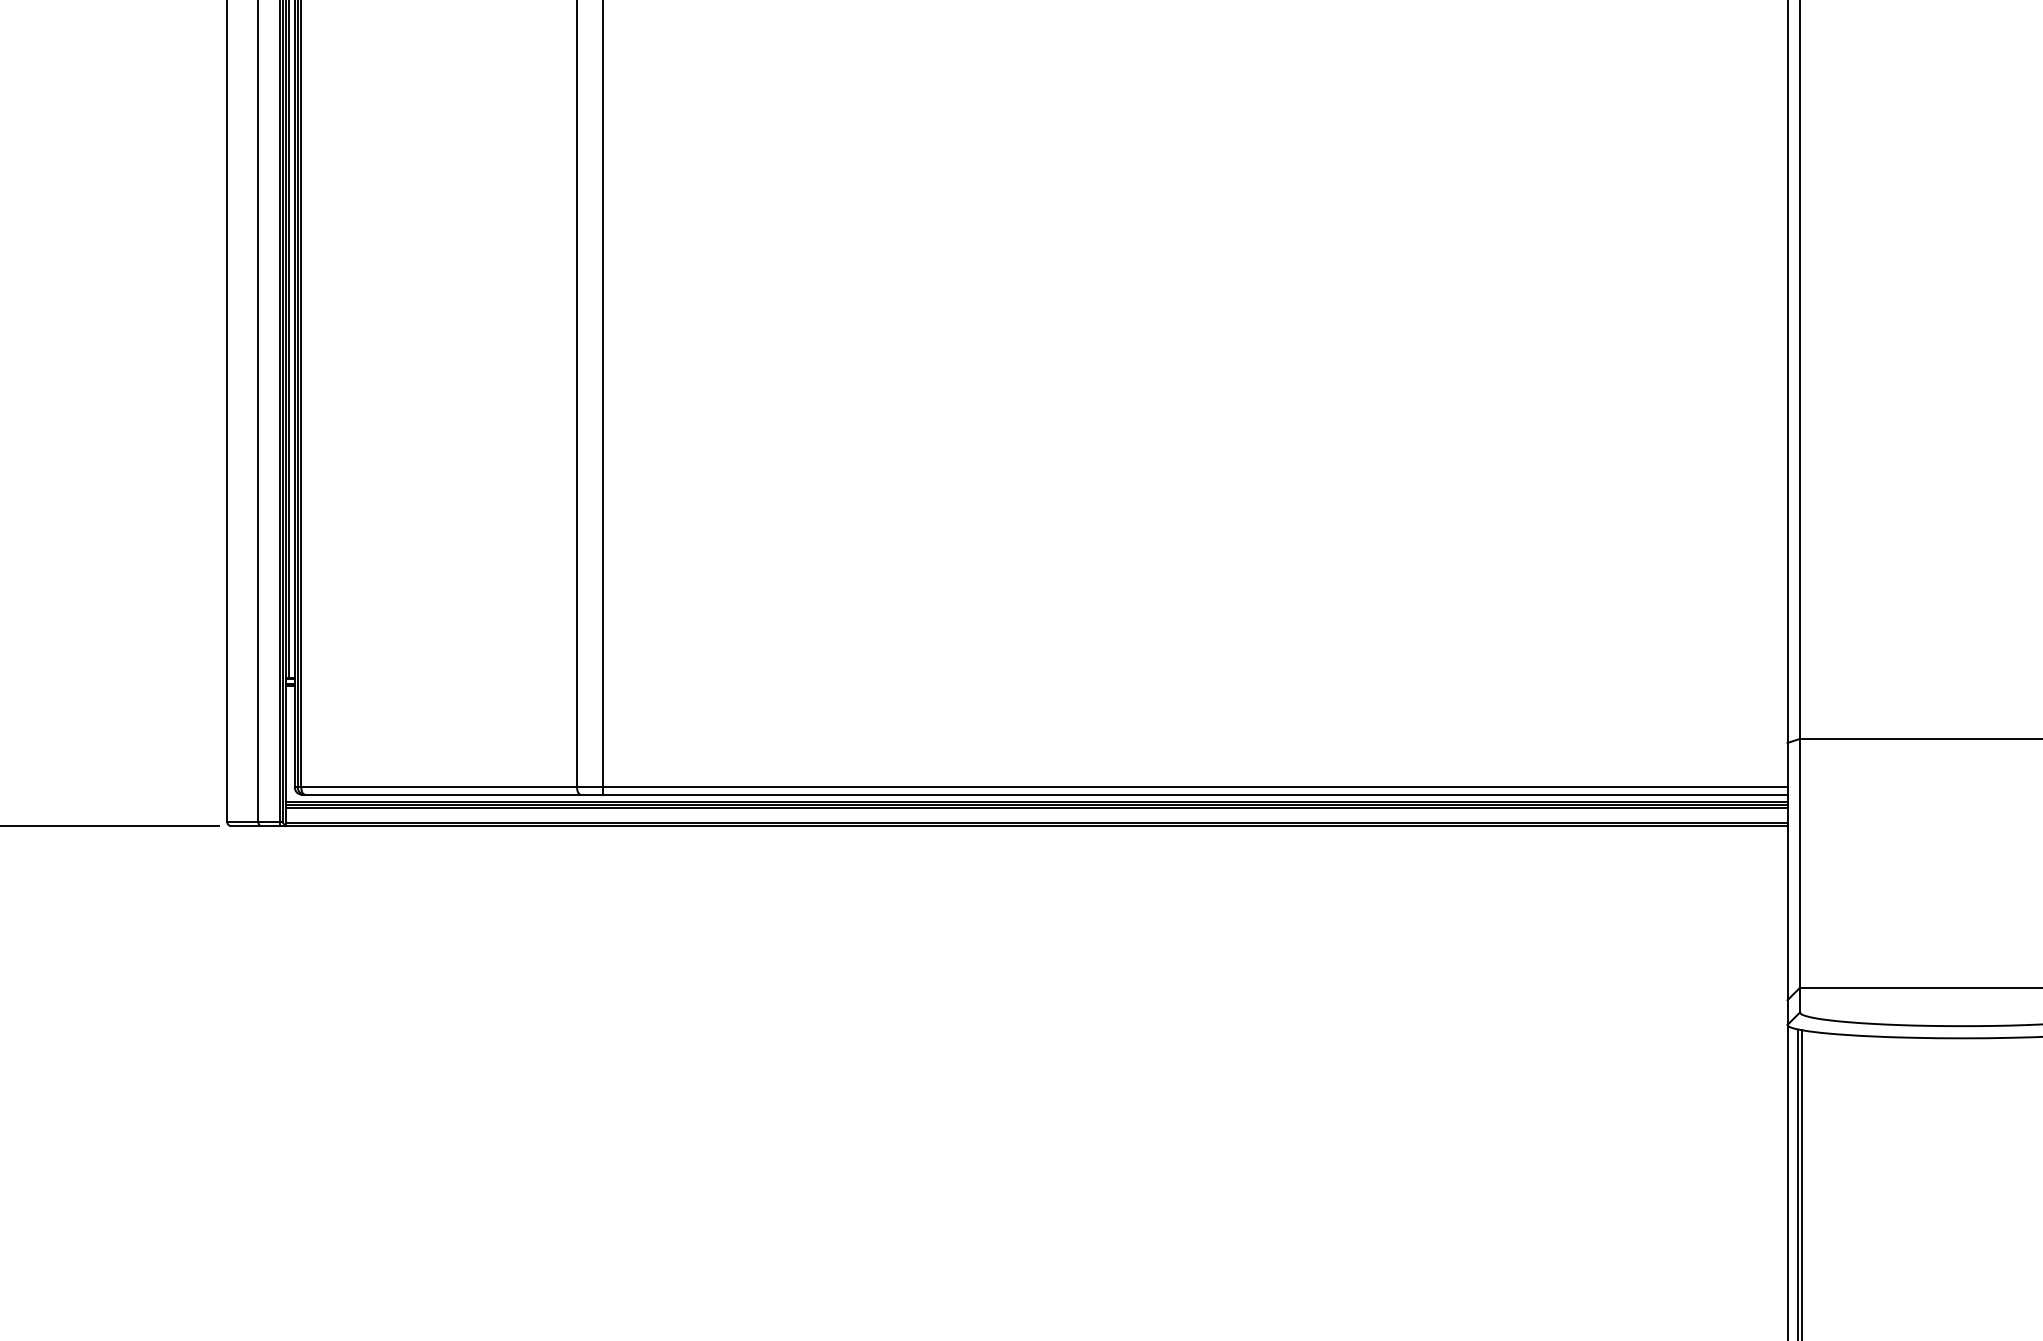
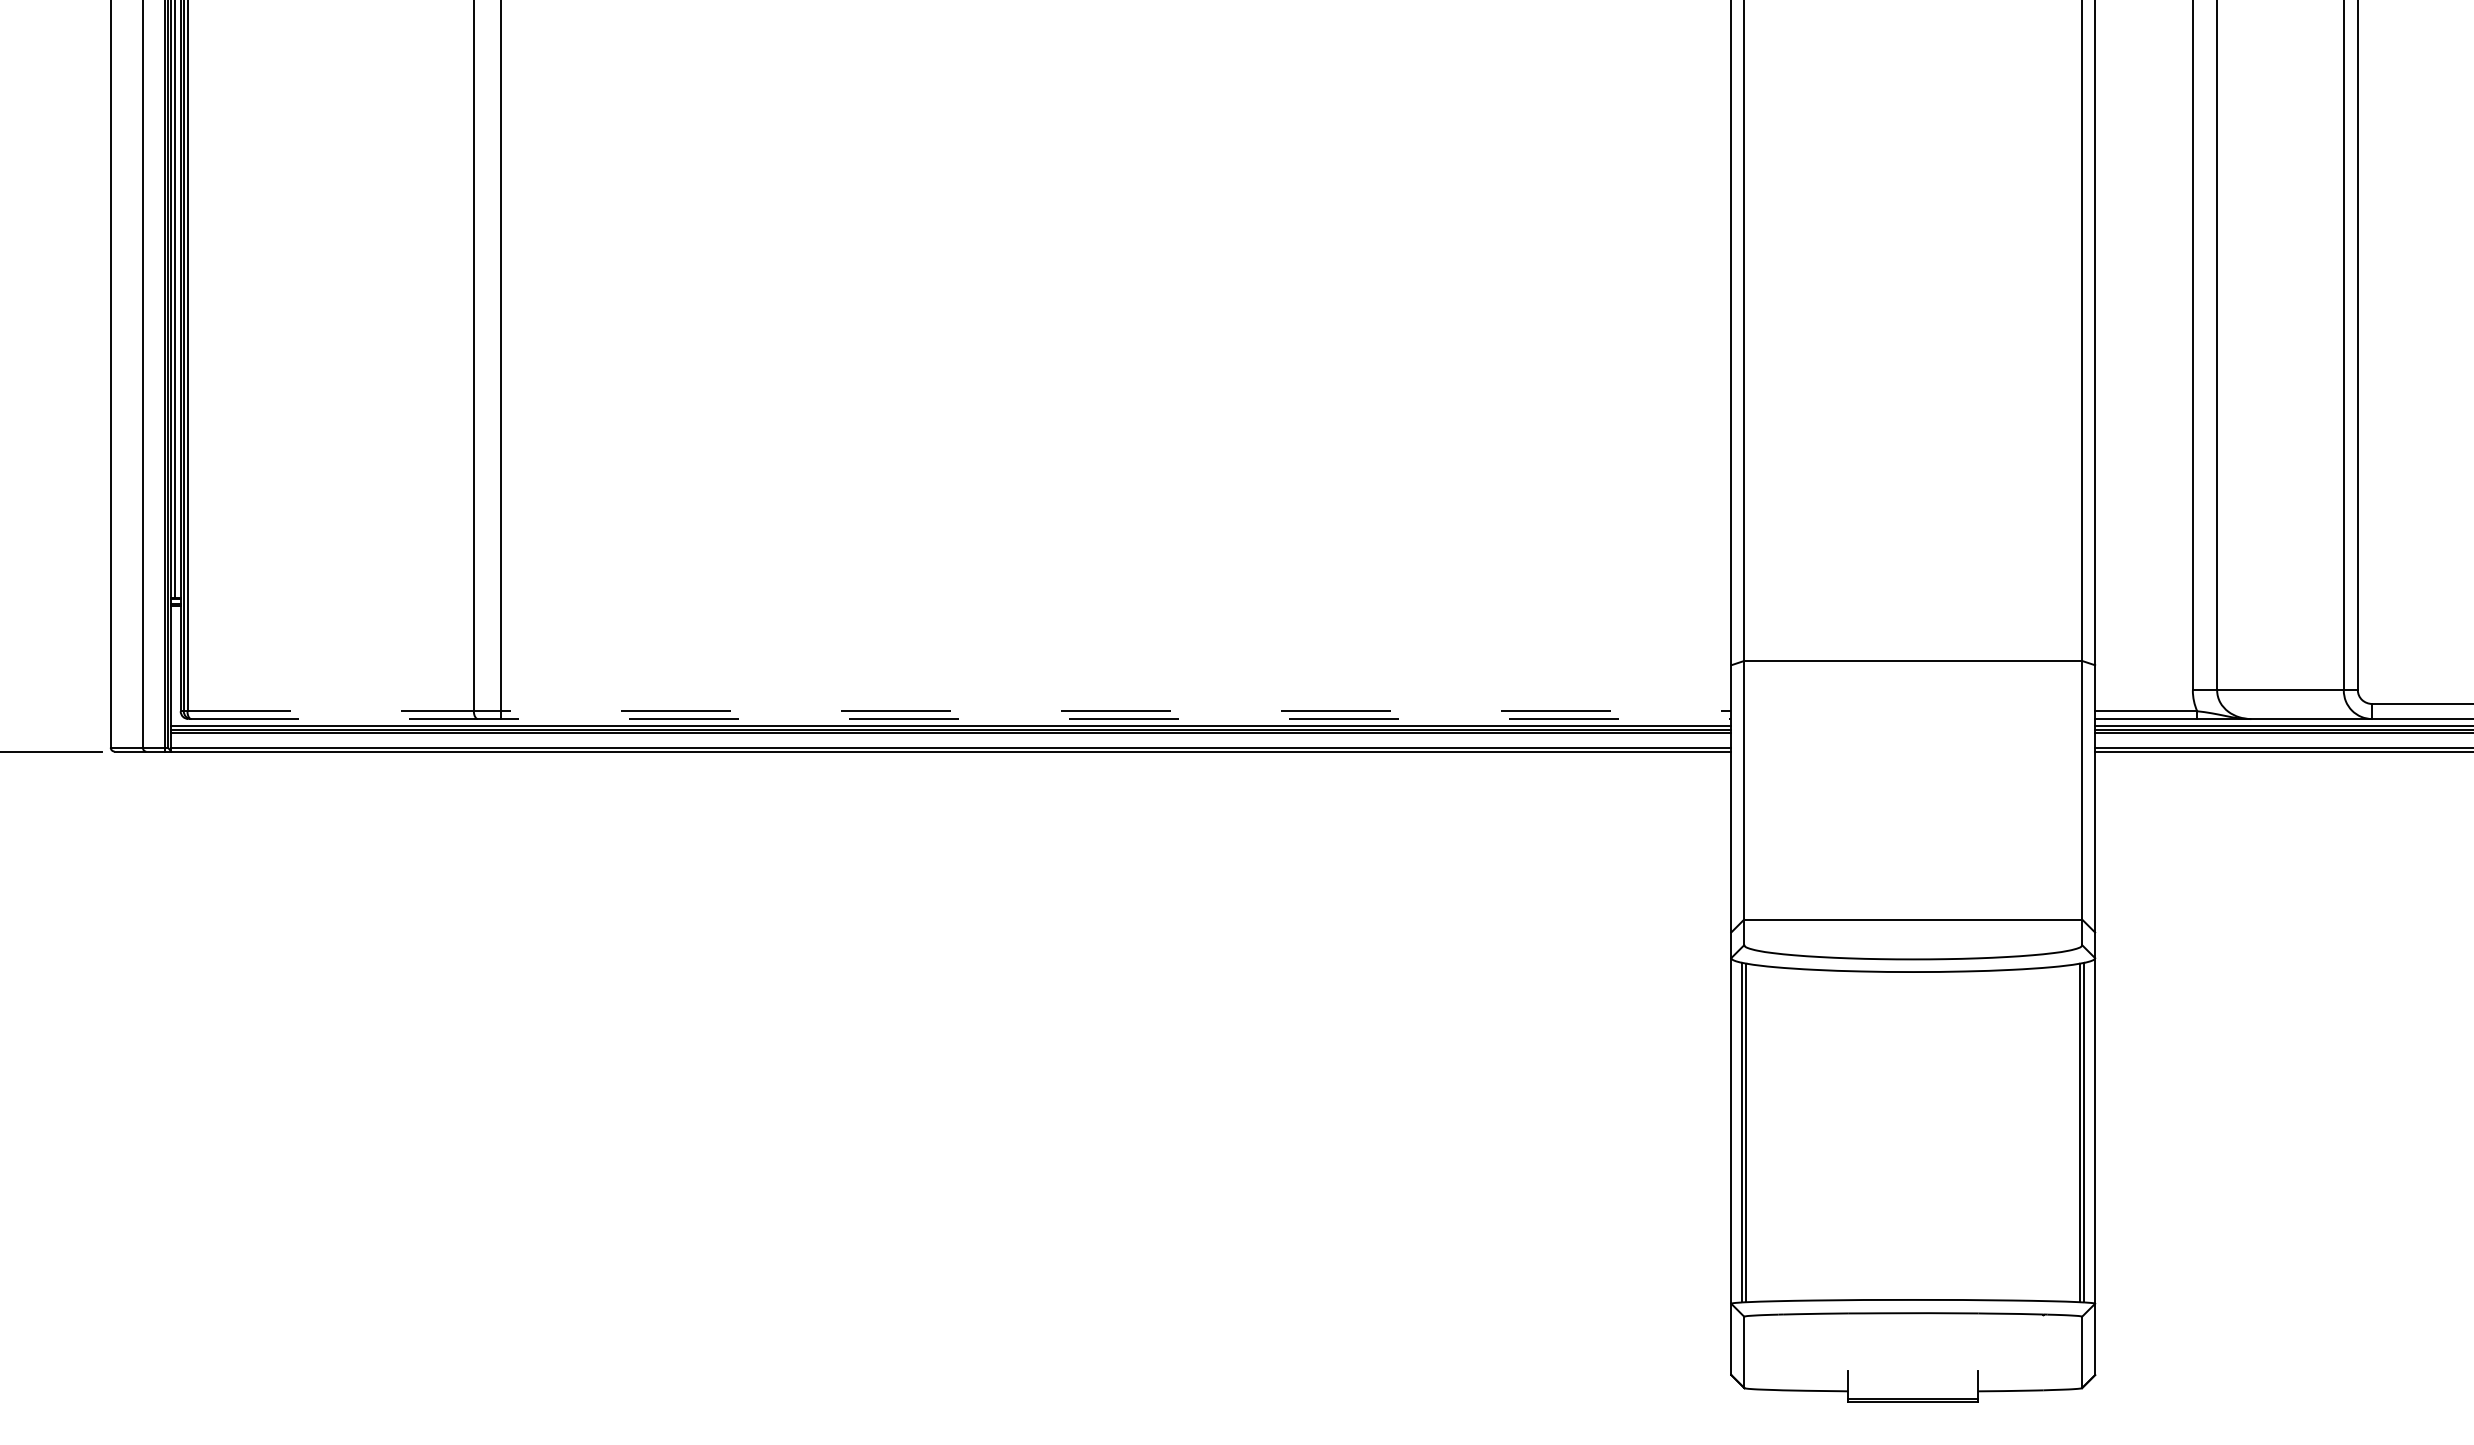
line: (1041, 787) -> (956, 711), solid -> dashed
line: (1045, 795) -> (960, 719), solid -> dashed

